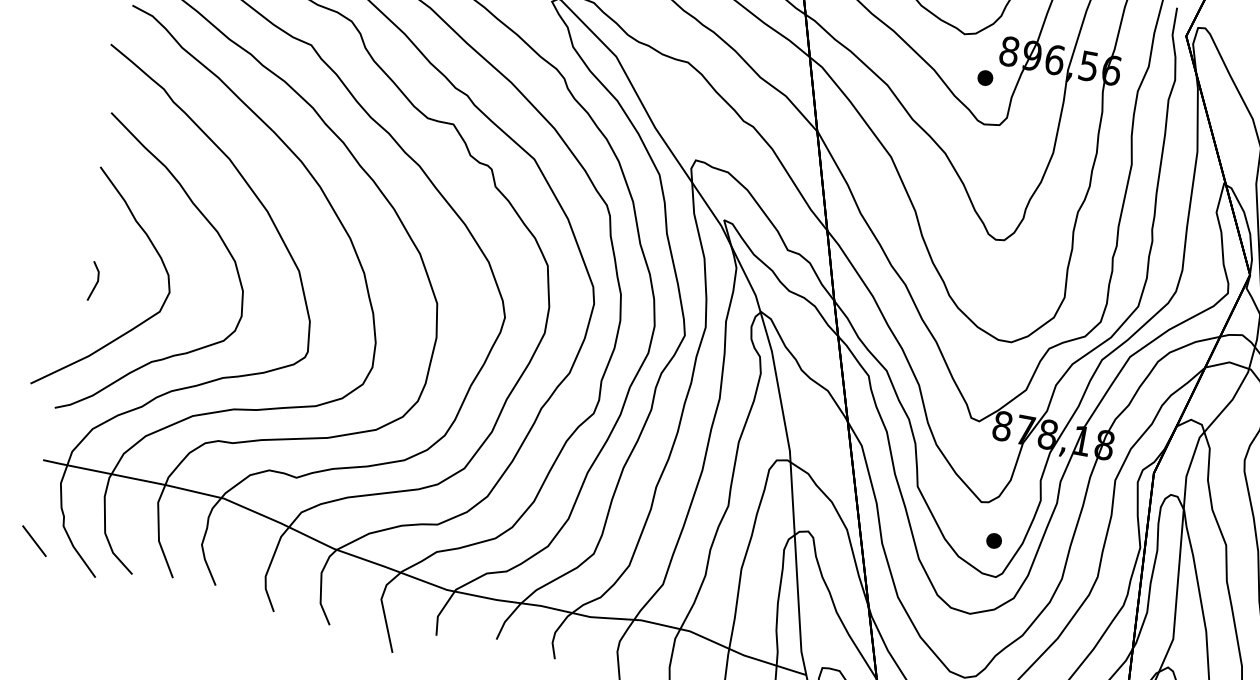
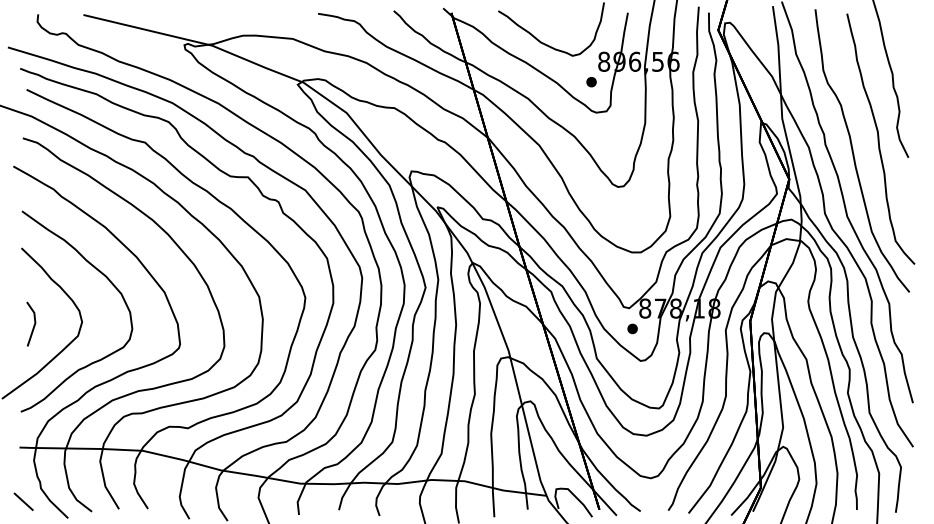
part: (94, 280) -> (31, 323), size x1.67
part: (994, 540) -> (632, 328), moved

